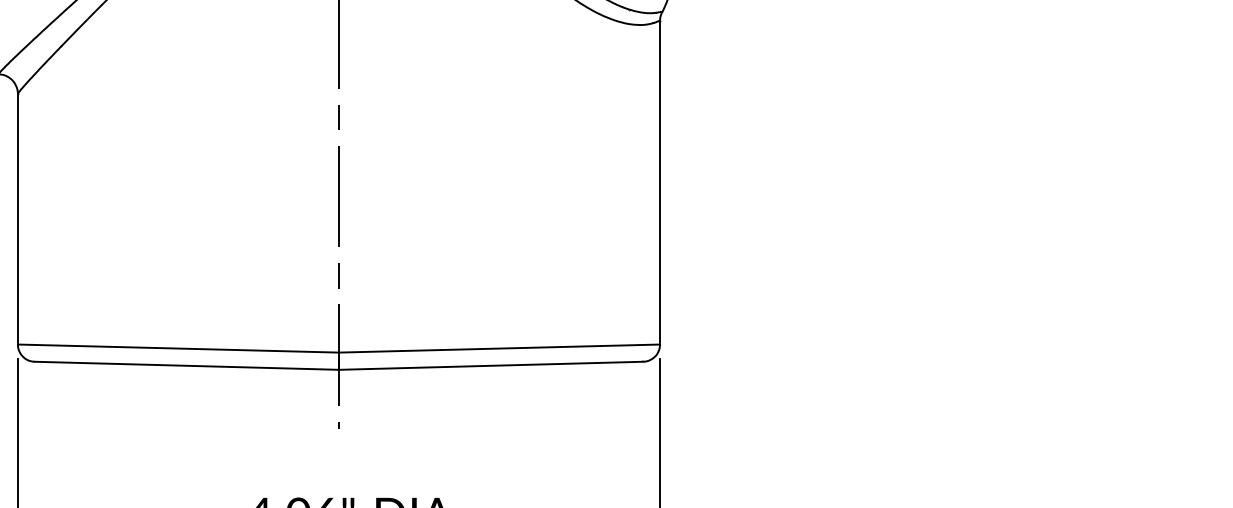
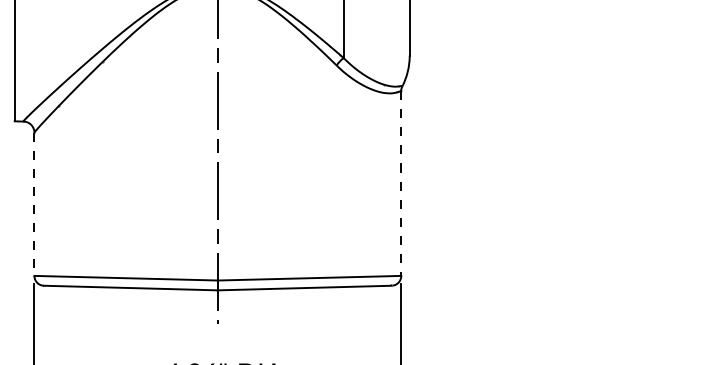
line: (660, 184) -> (401, 184), solid -> dashed
line: (17, 219) -> (34, 204), solid -> dashed

